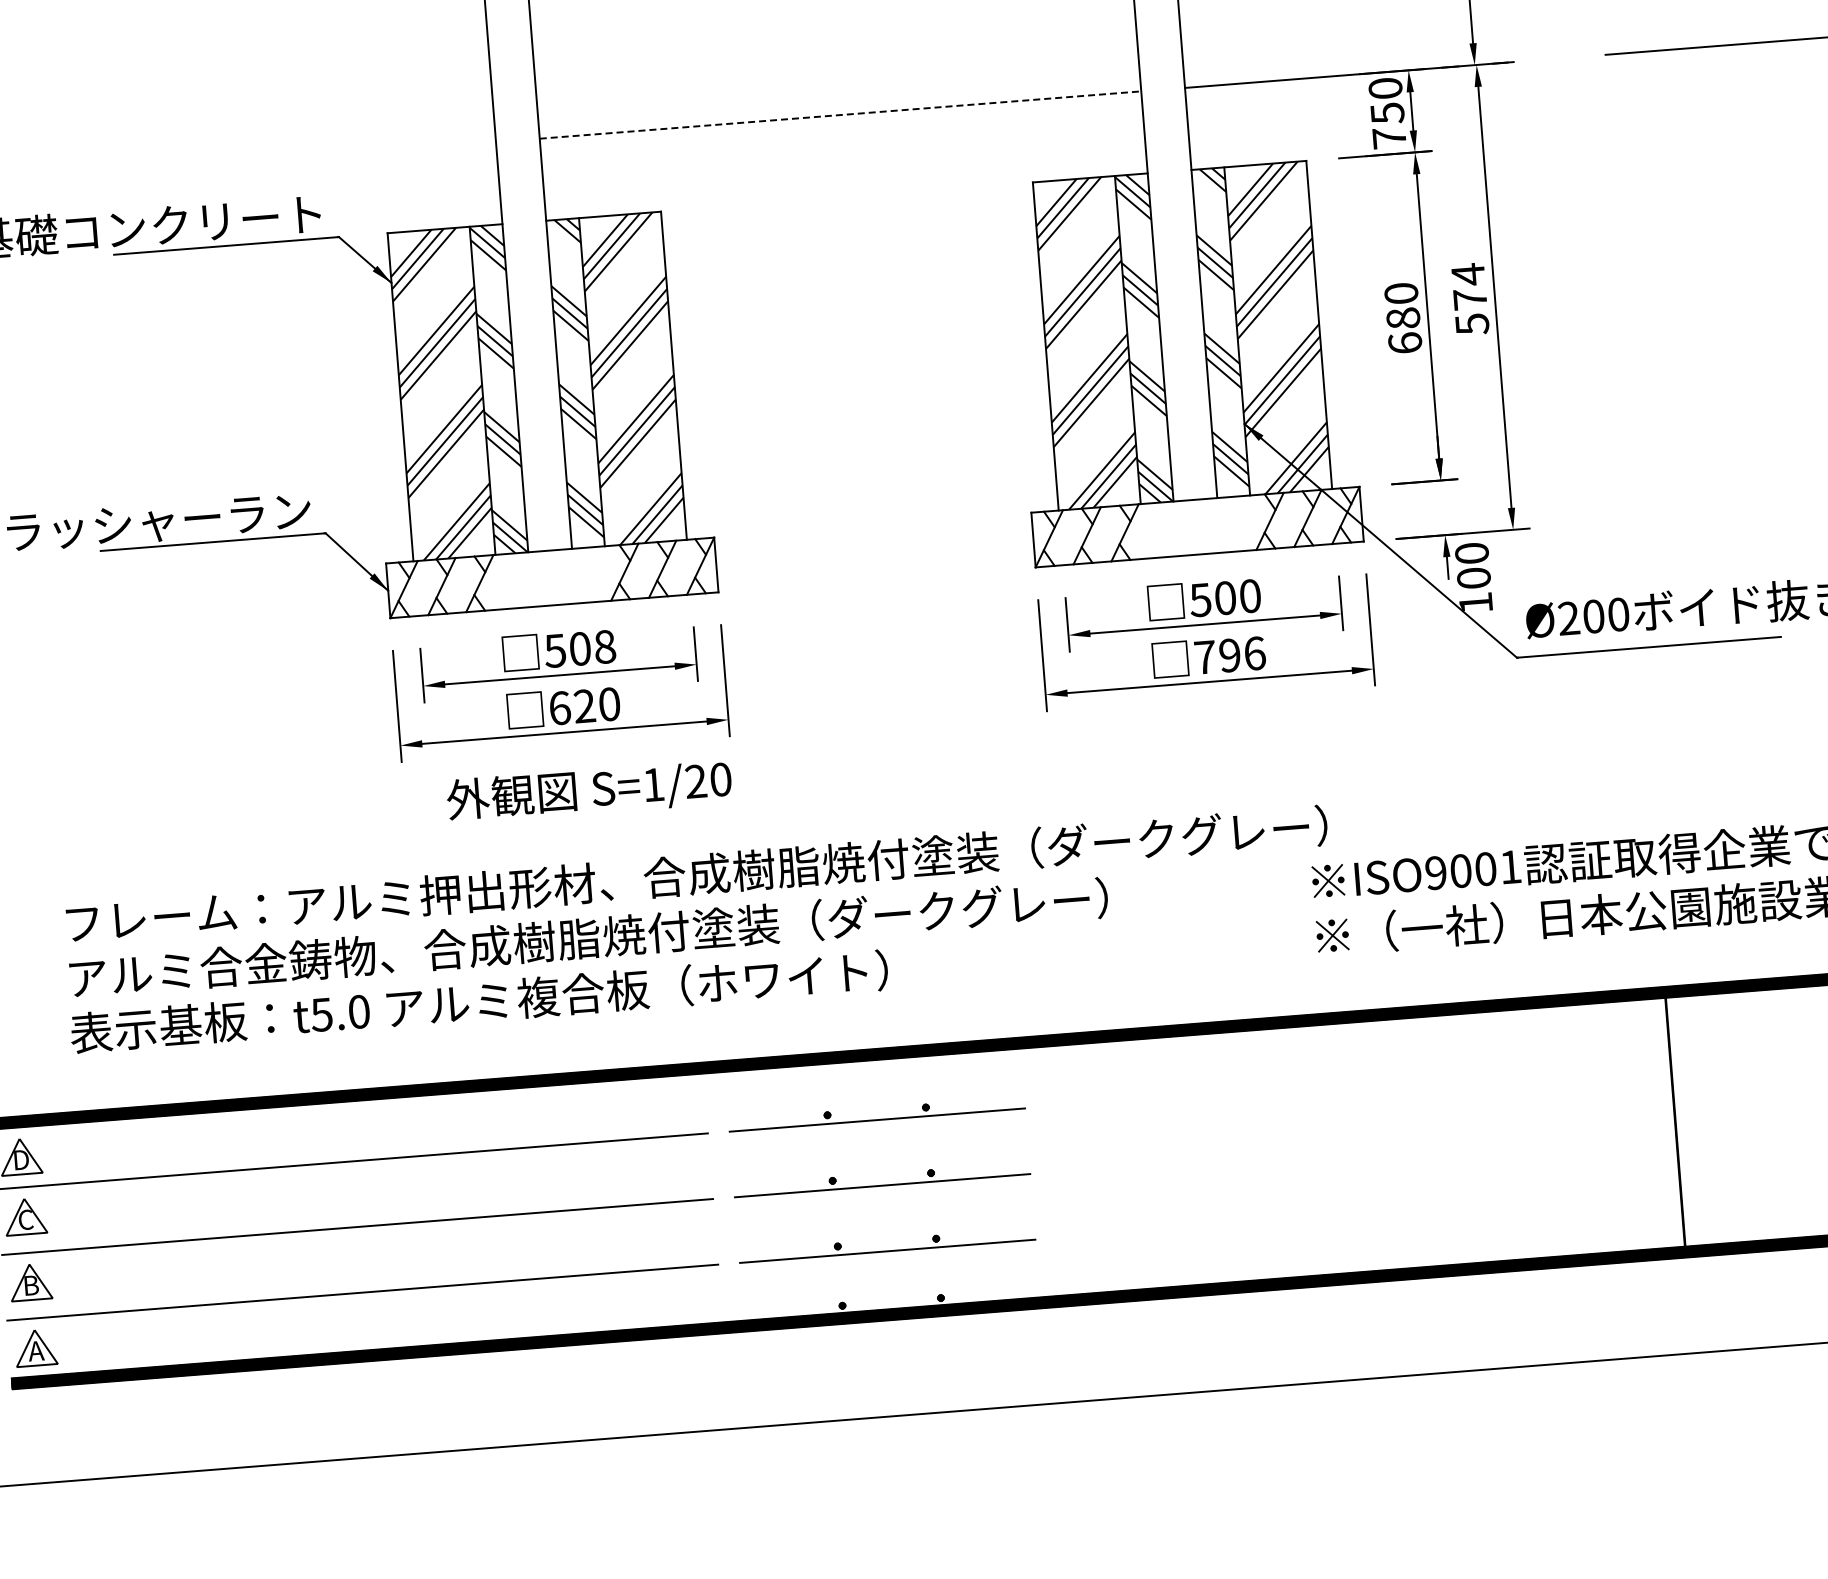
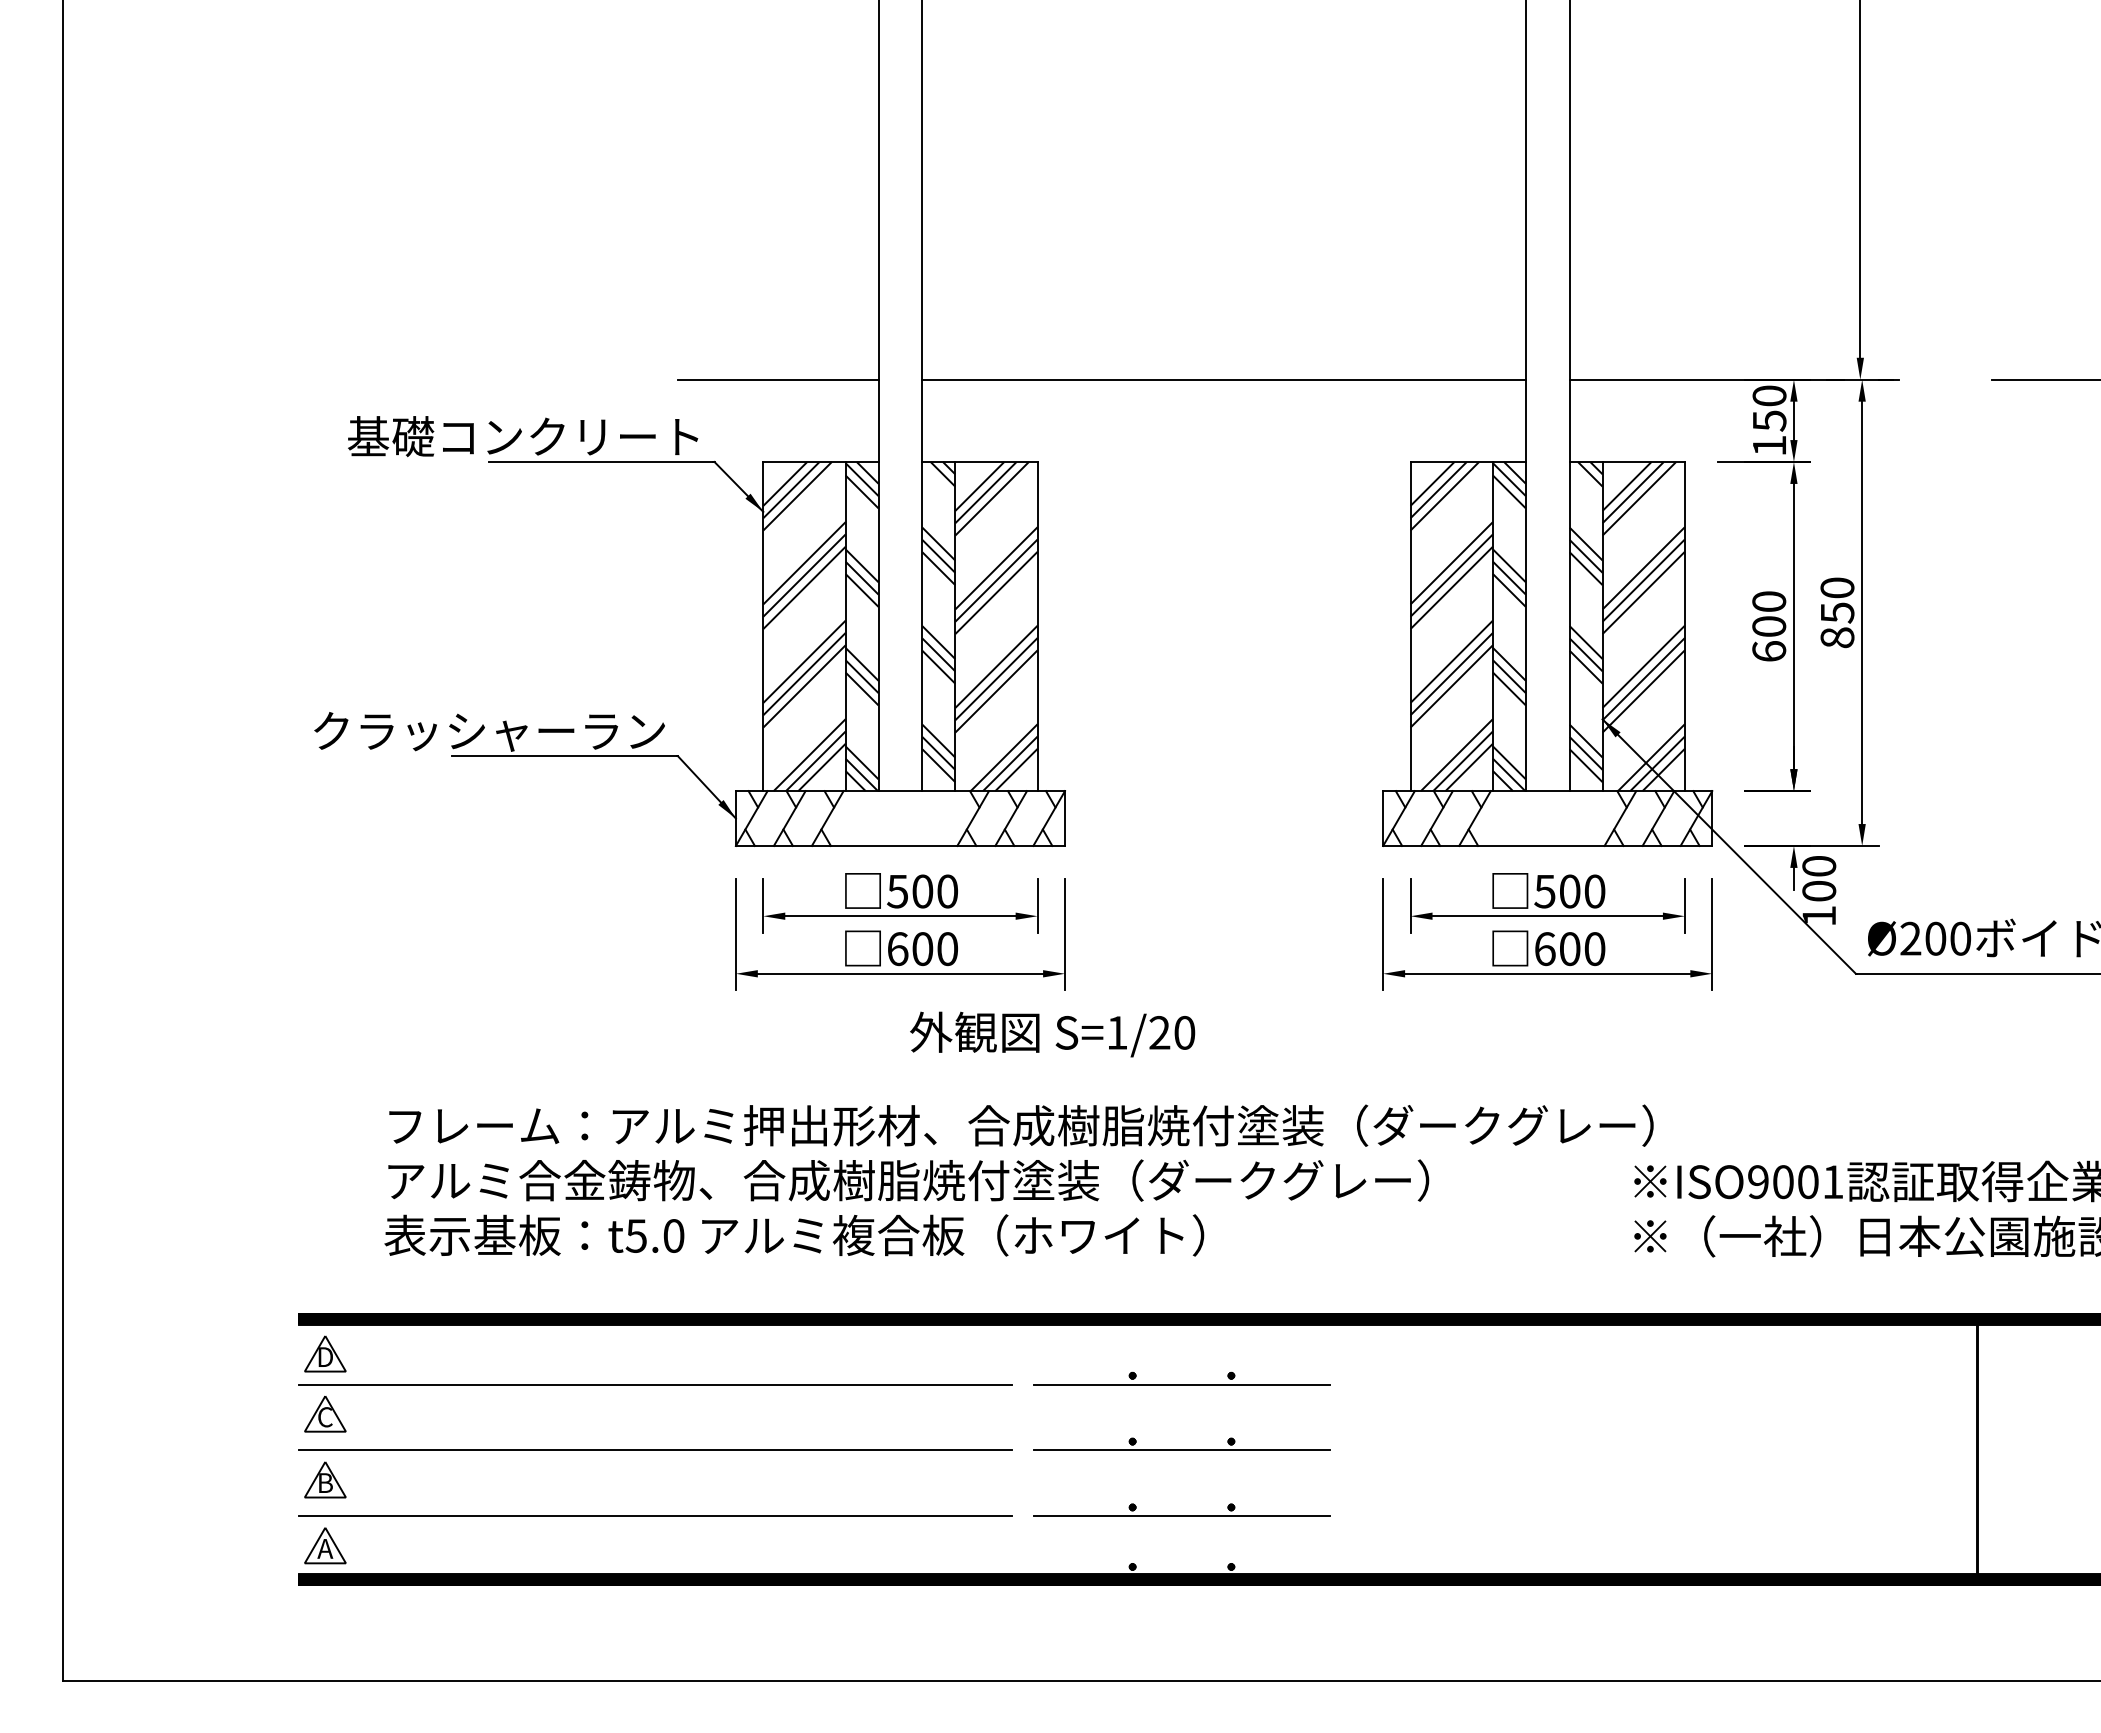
line: (840, 114) -> (1224, 379), dashed -> solid
text: (1389, 137) -> (1769, 445), 750 -> 150
line: (395, 149) -> (777, 379), added
text: (1470, 299) -> (1837, 612), 574 -> 850
text: (1403, 318) -> (1769, 626), 680 -> 600
text: (604, 646) -> (947, 891), 508 -> 500
text: (1230, 655) -> (1570, 949), 796 -> 600
text: (584, 706) -> (922, 949), 620 -> 600
text: (589, 791) -> (1052, 1034), moved

